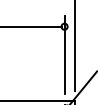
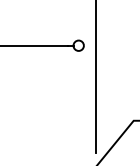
line: (64, 55) -> (78, 94), removed

